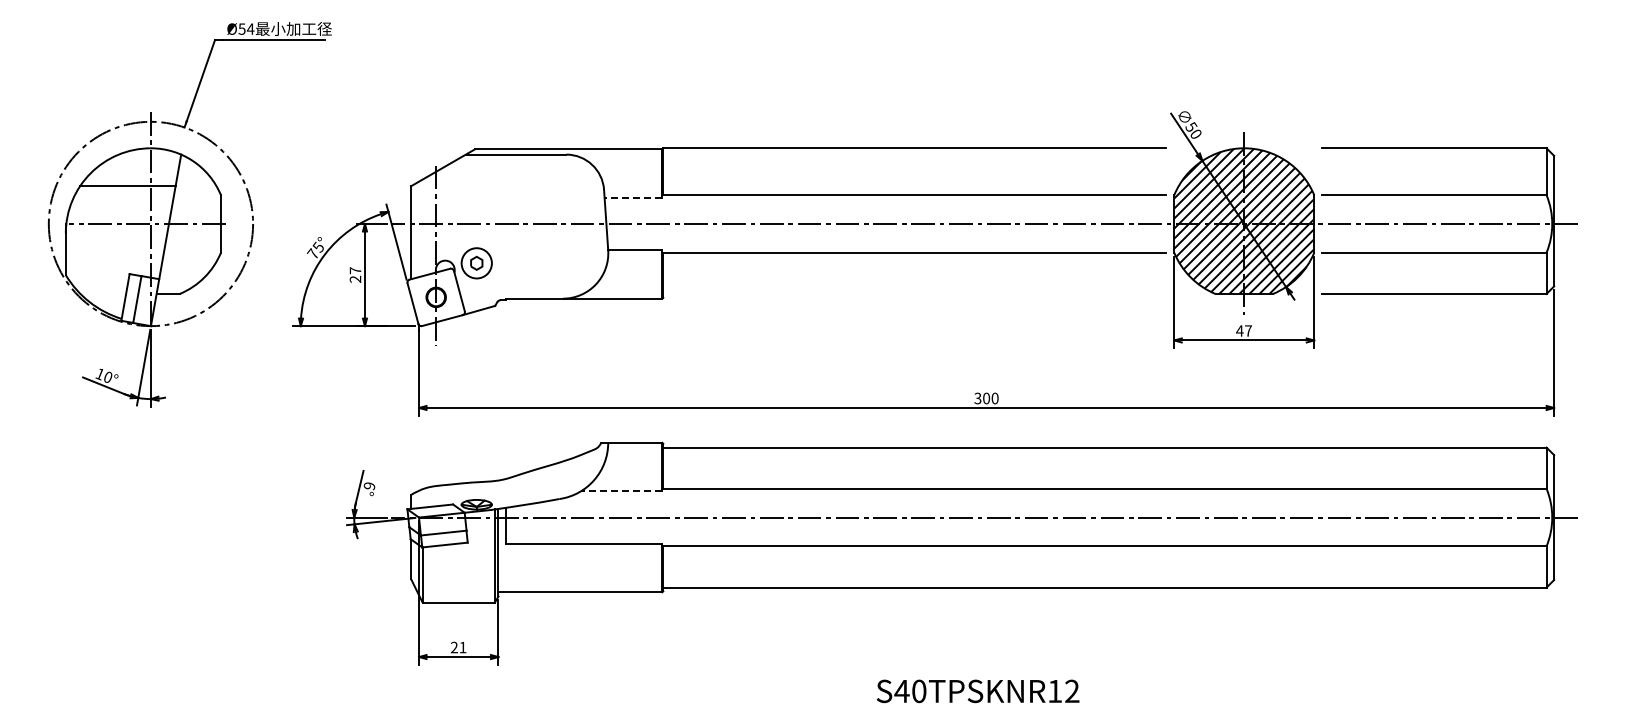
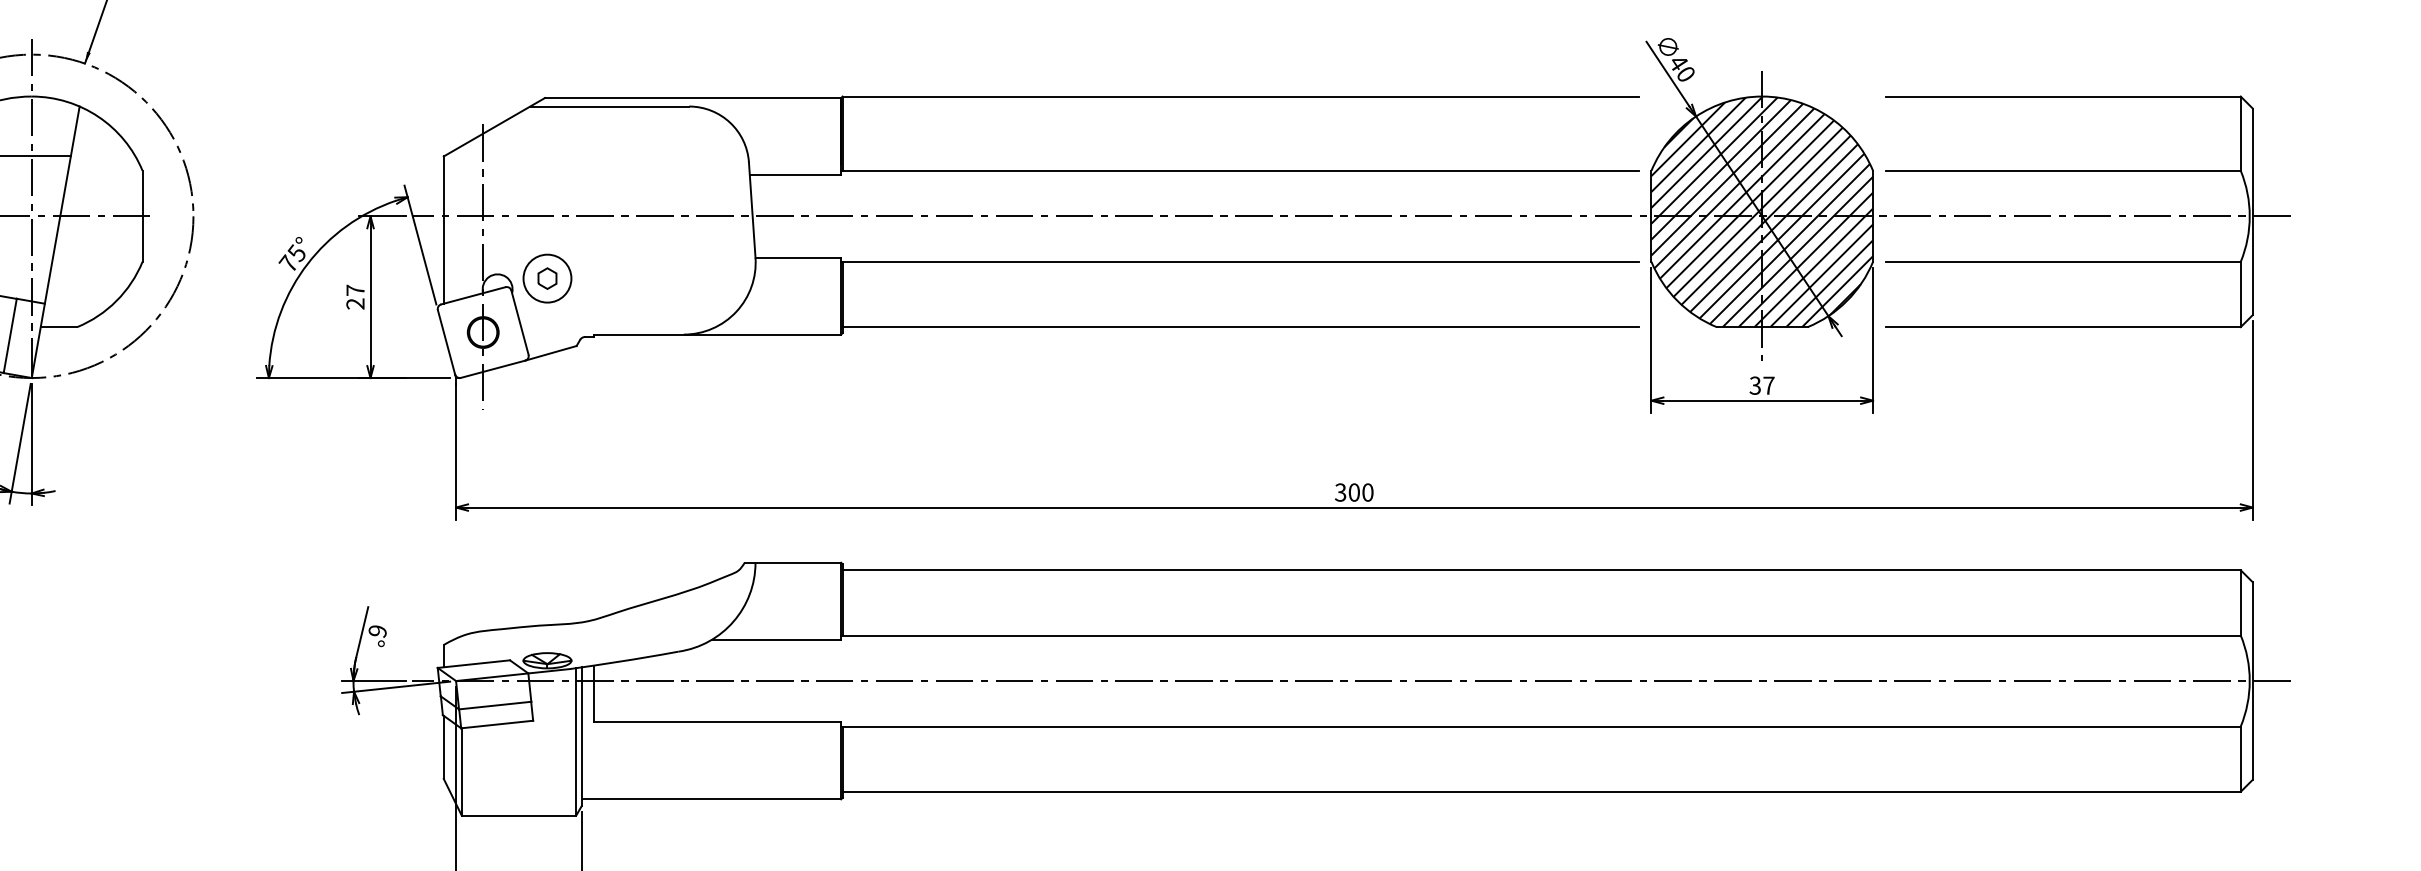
text: (1191, 126) -> (1678, 62), 50 -> 40
line: (633, 197) -> (795, 174), dashed -> solid
line: (914, 293) -> (1240, 326), added
text: (1239, 330) -> (1754, 384), 47 -> 37
line: (621, 491) -> (776, 639), dashed -> solid

